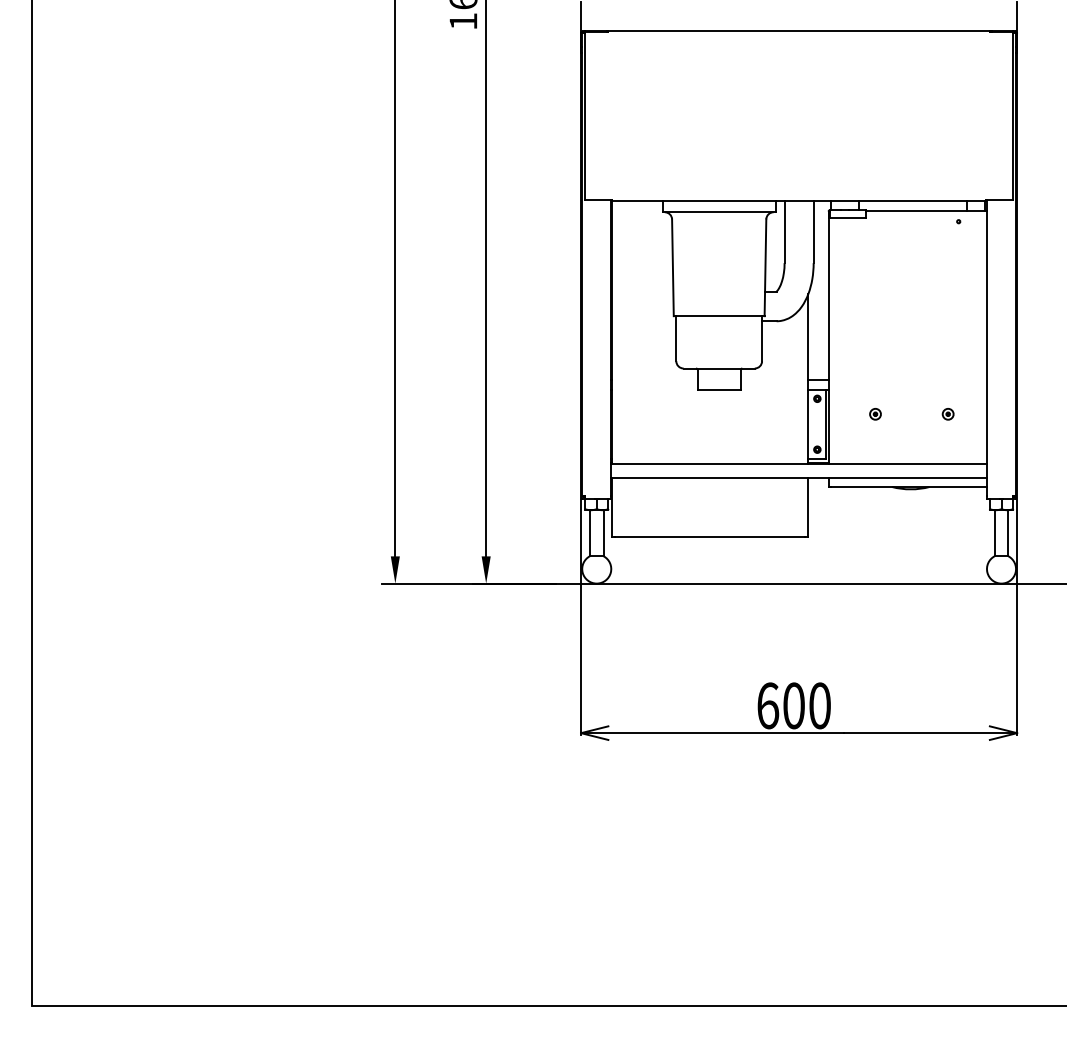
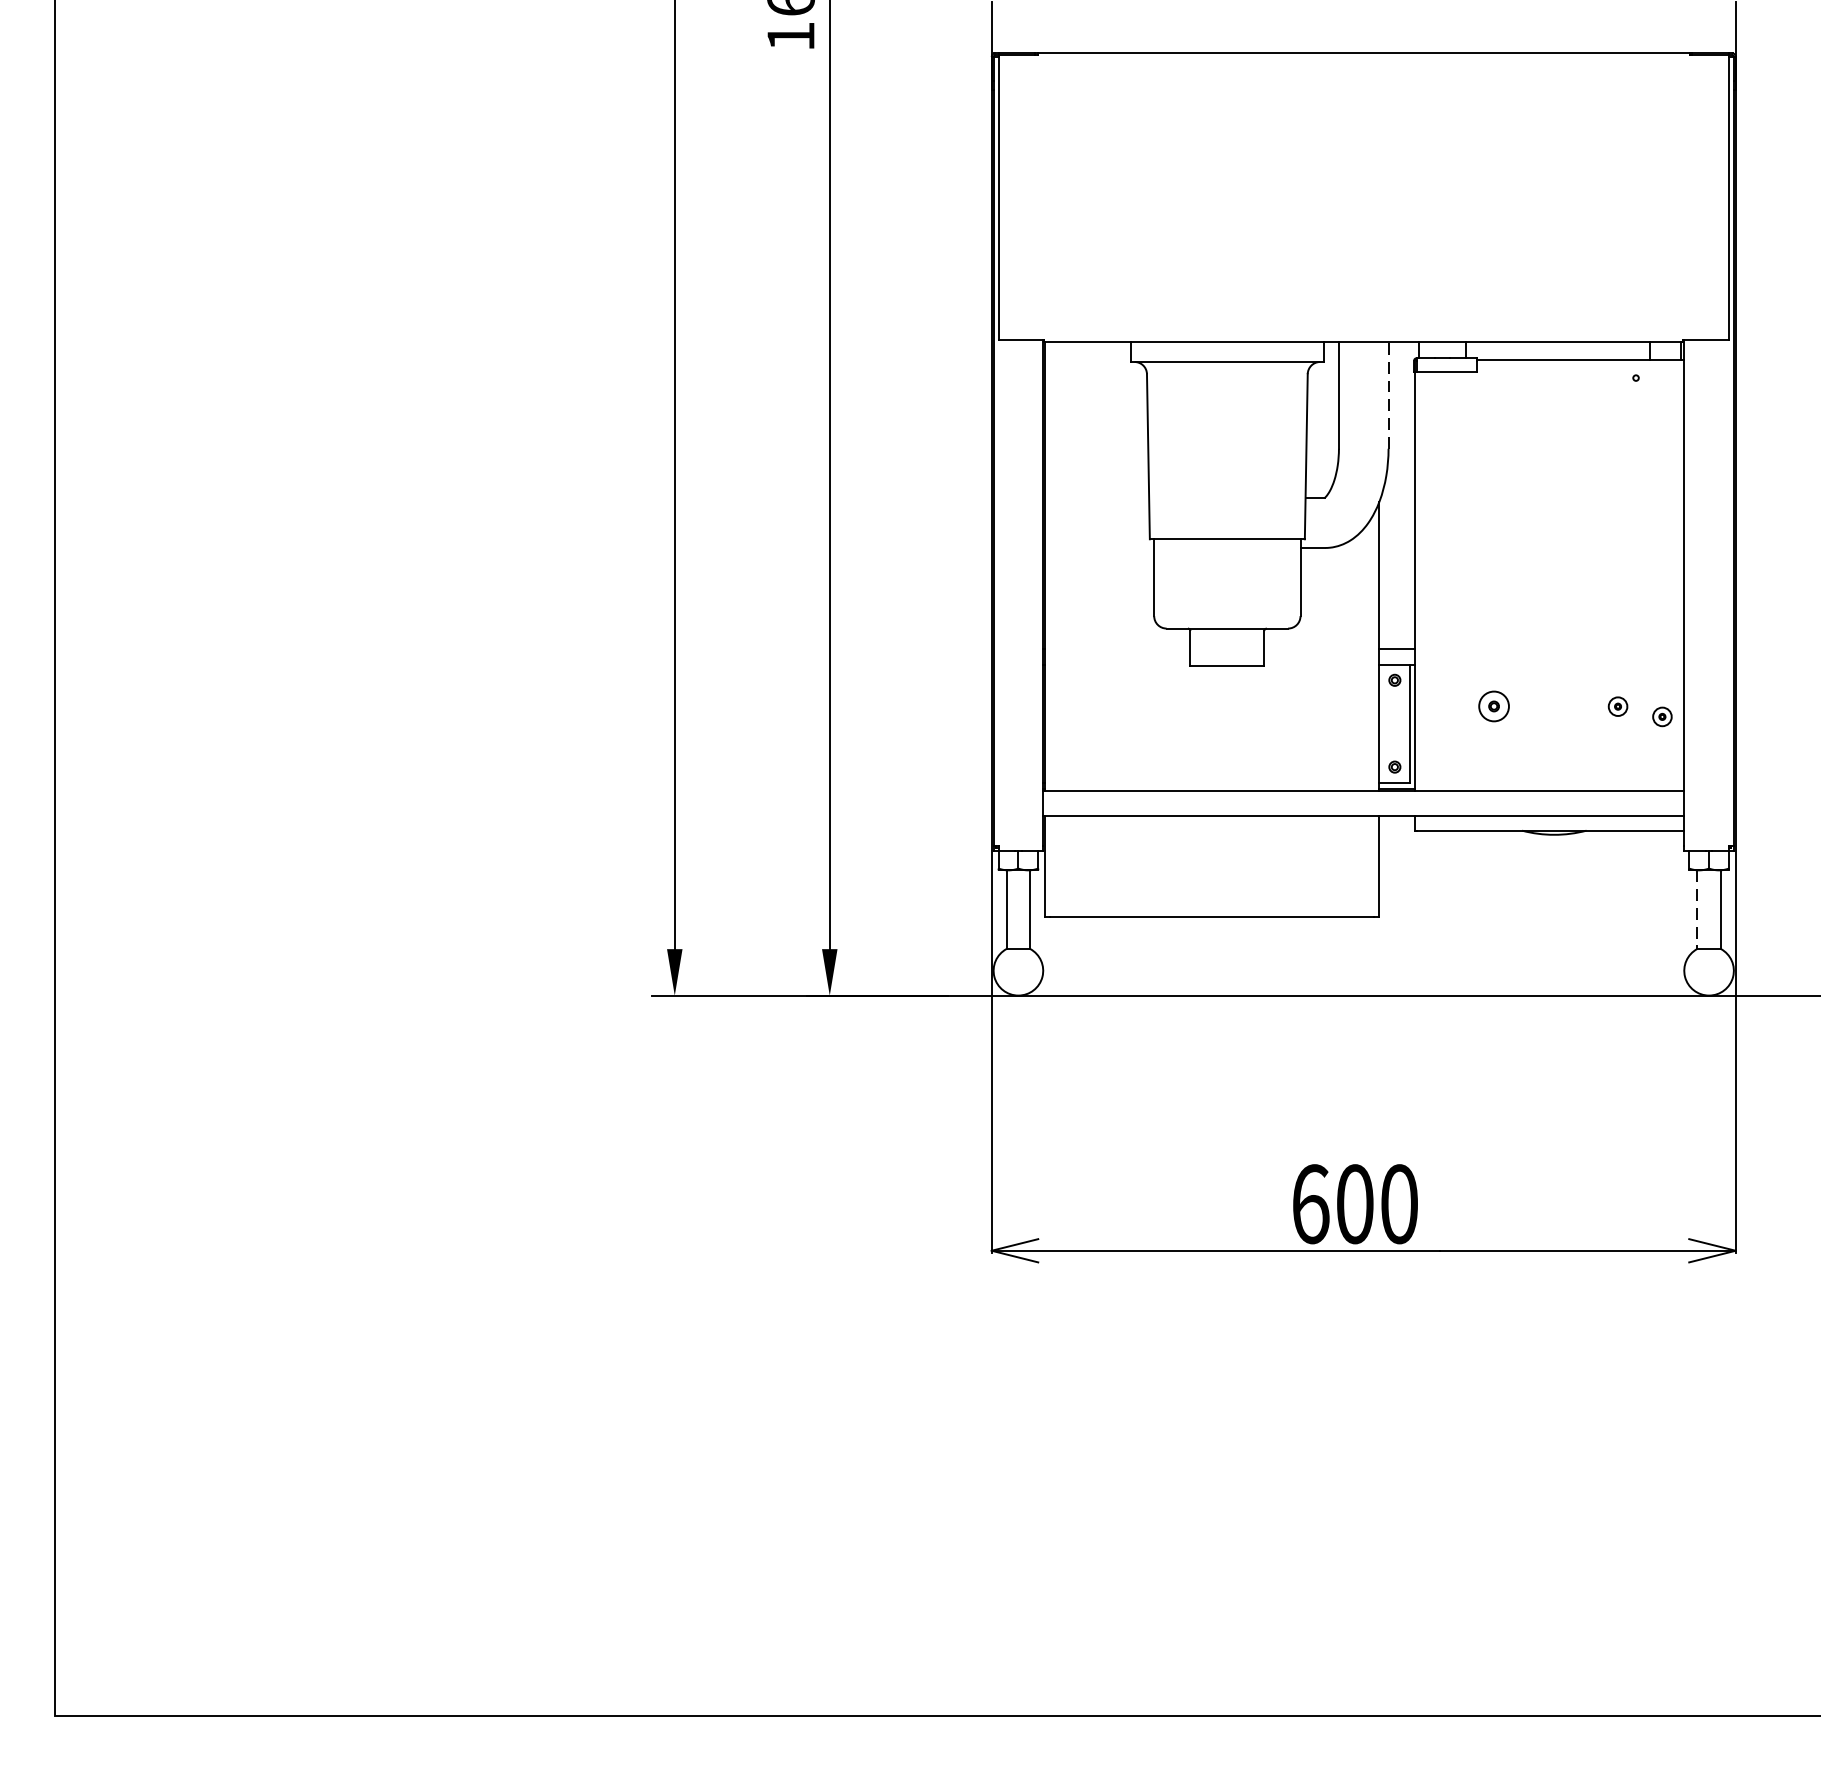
line: (813, 231) -> (1388, 394), solid -> dashed
part: (875, 414) -> (1494, 707), size x1.6
part: (973, 420) -> (1661, 717), added
line: (994, 533) -> (1697, 910), solid -> dashed

